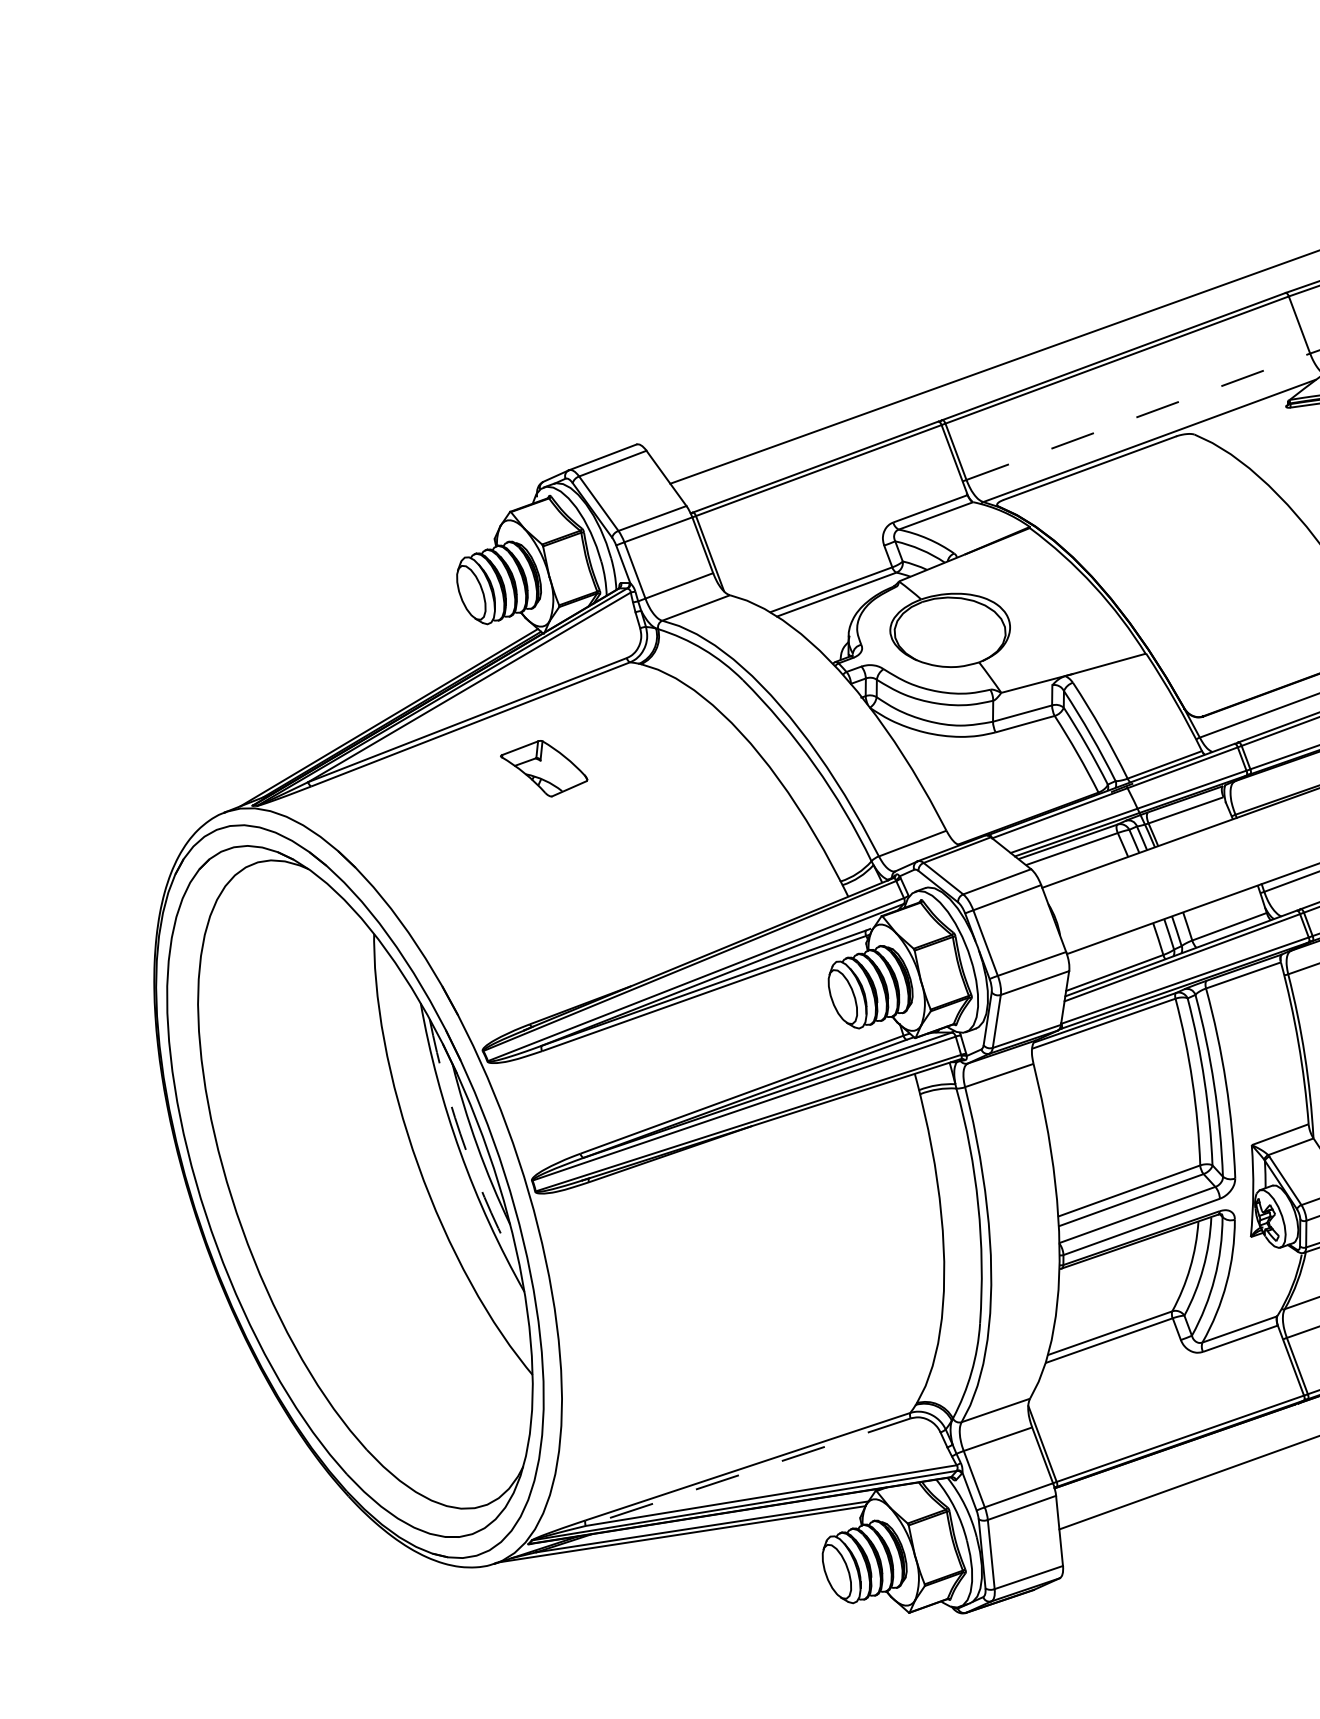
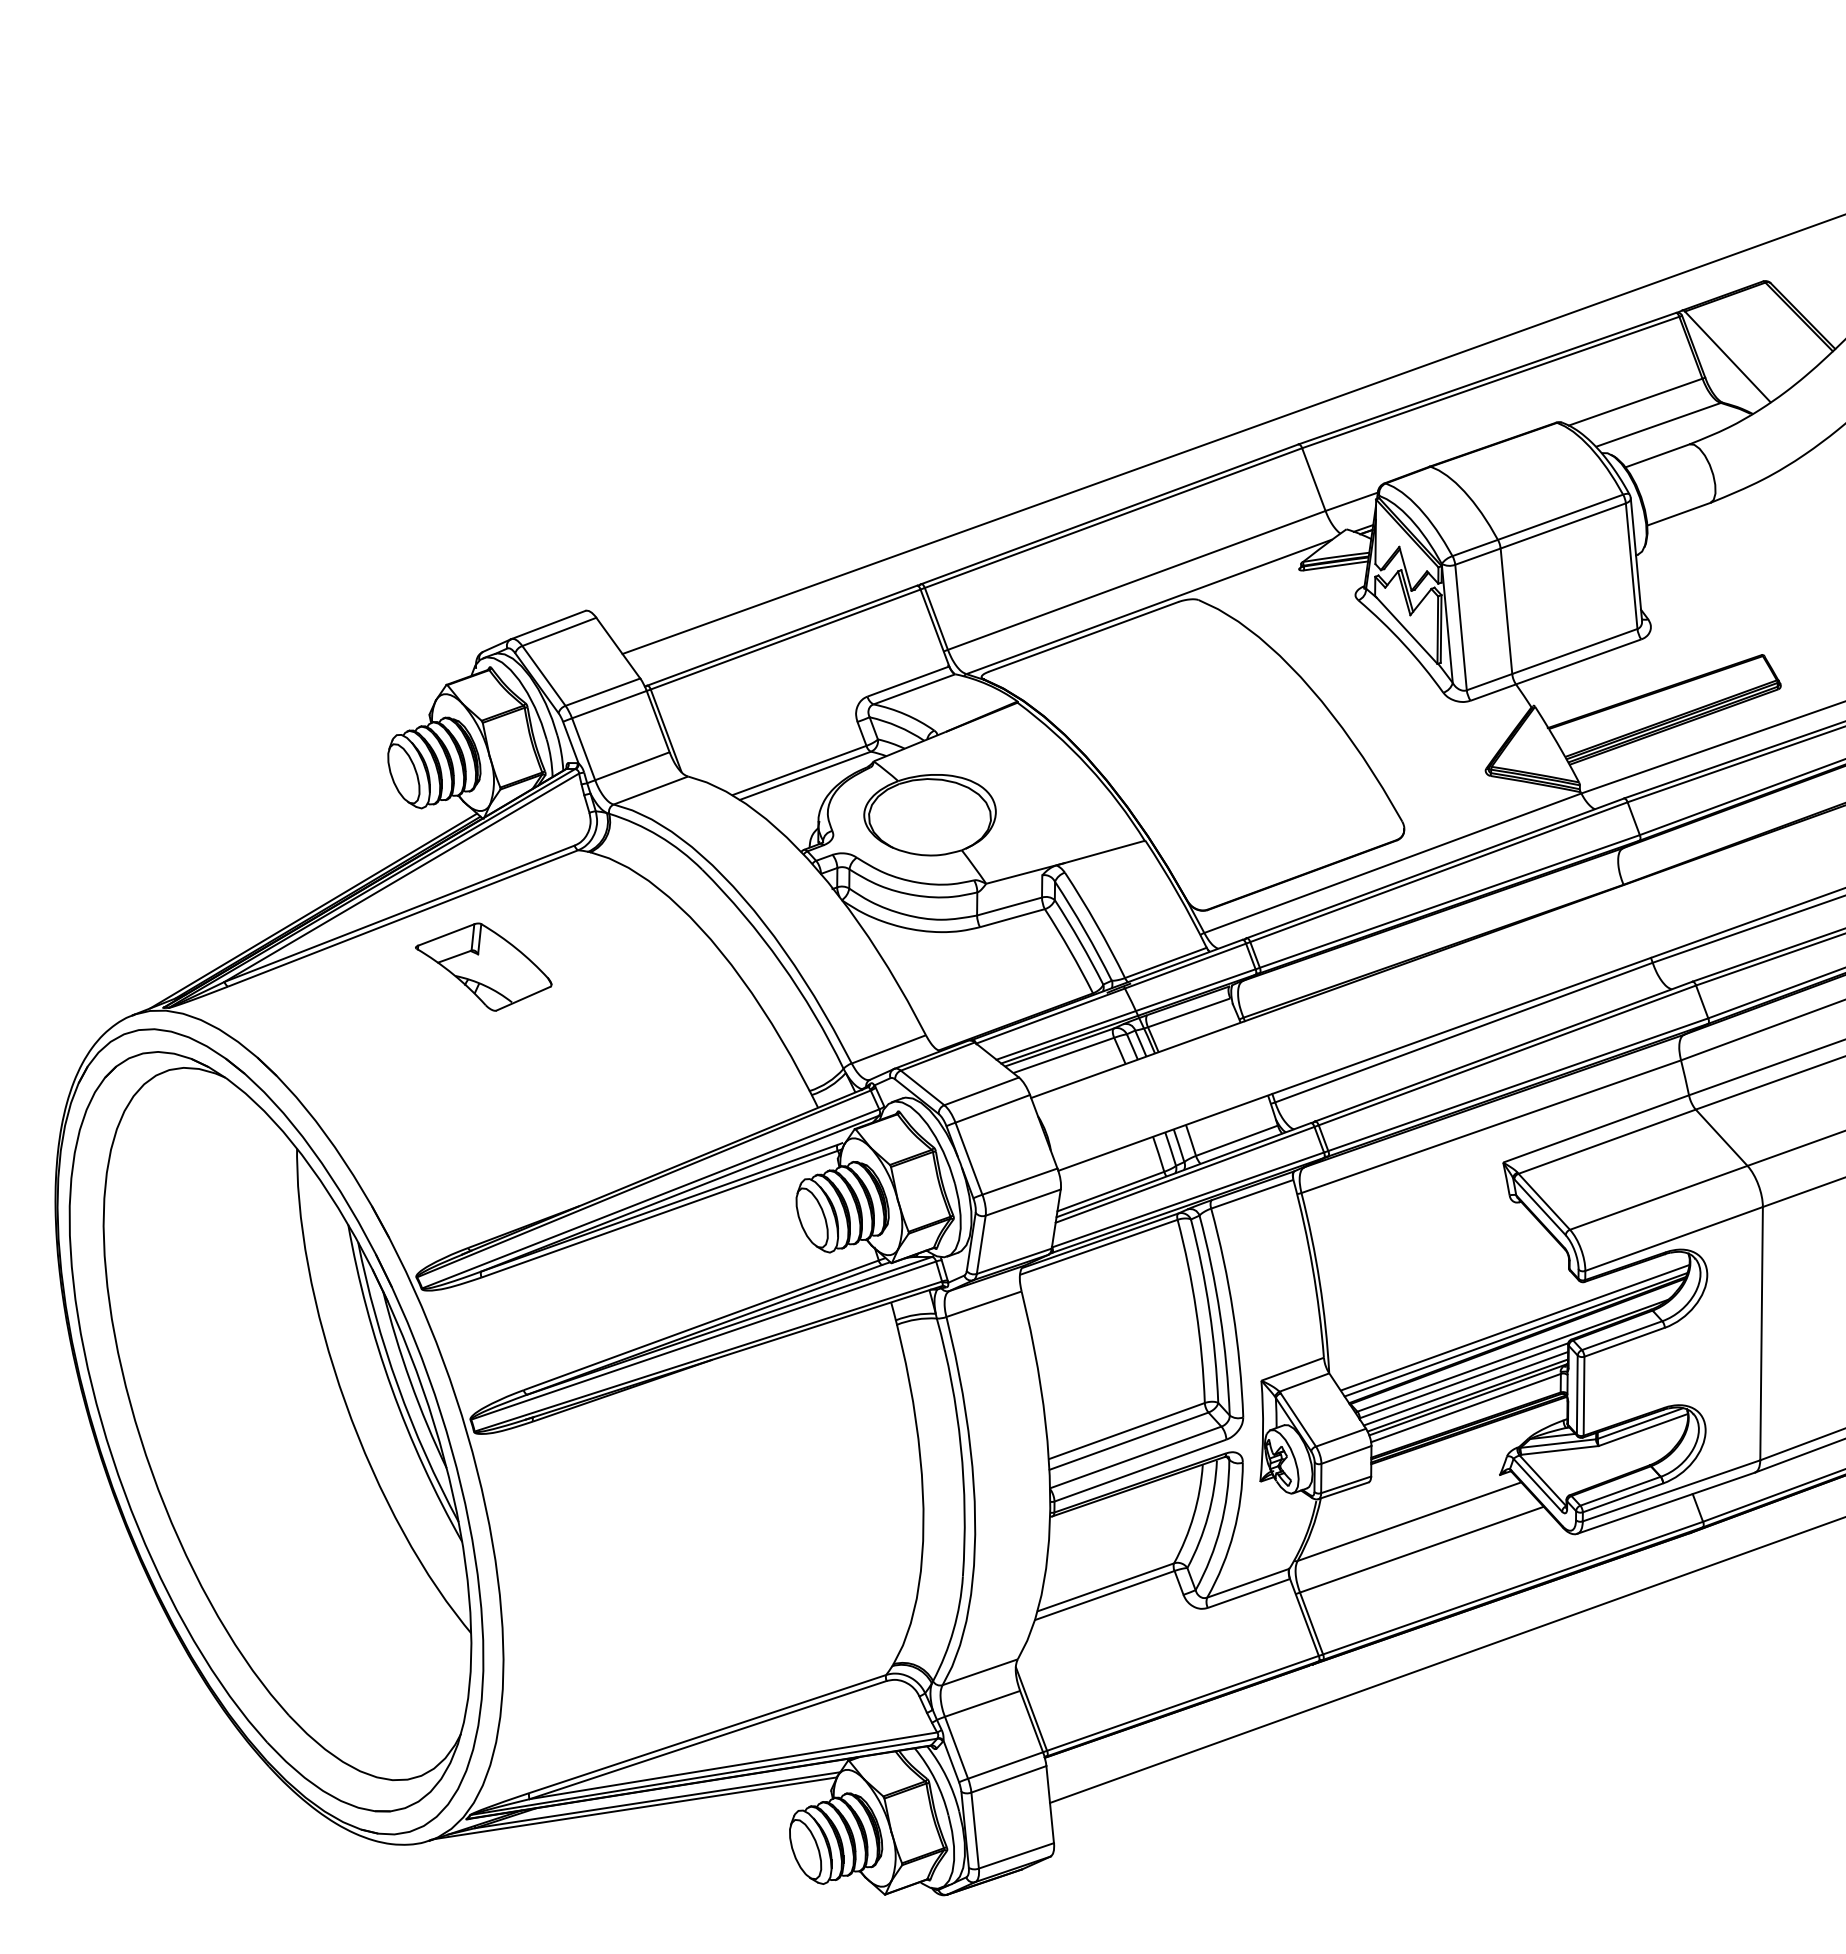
line: (1139, 416) -> (1137, 580), dashed -> solid
part: (543, 768) -> (483, 966), size x1.43
arc: (465, 1150) -> (397, 1386), dashed -> solid
line: (748, 1472) -> (708, 1740), dashed -> solid

